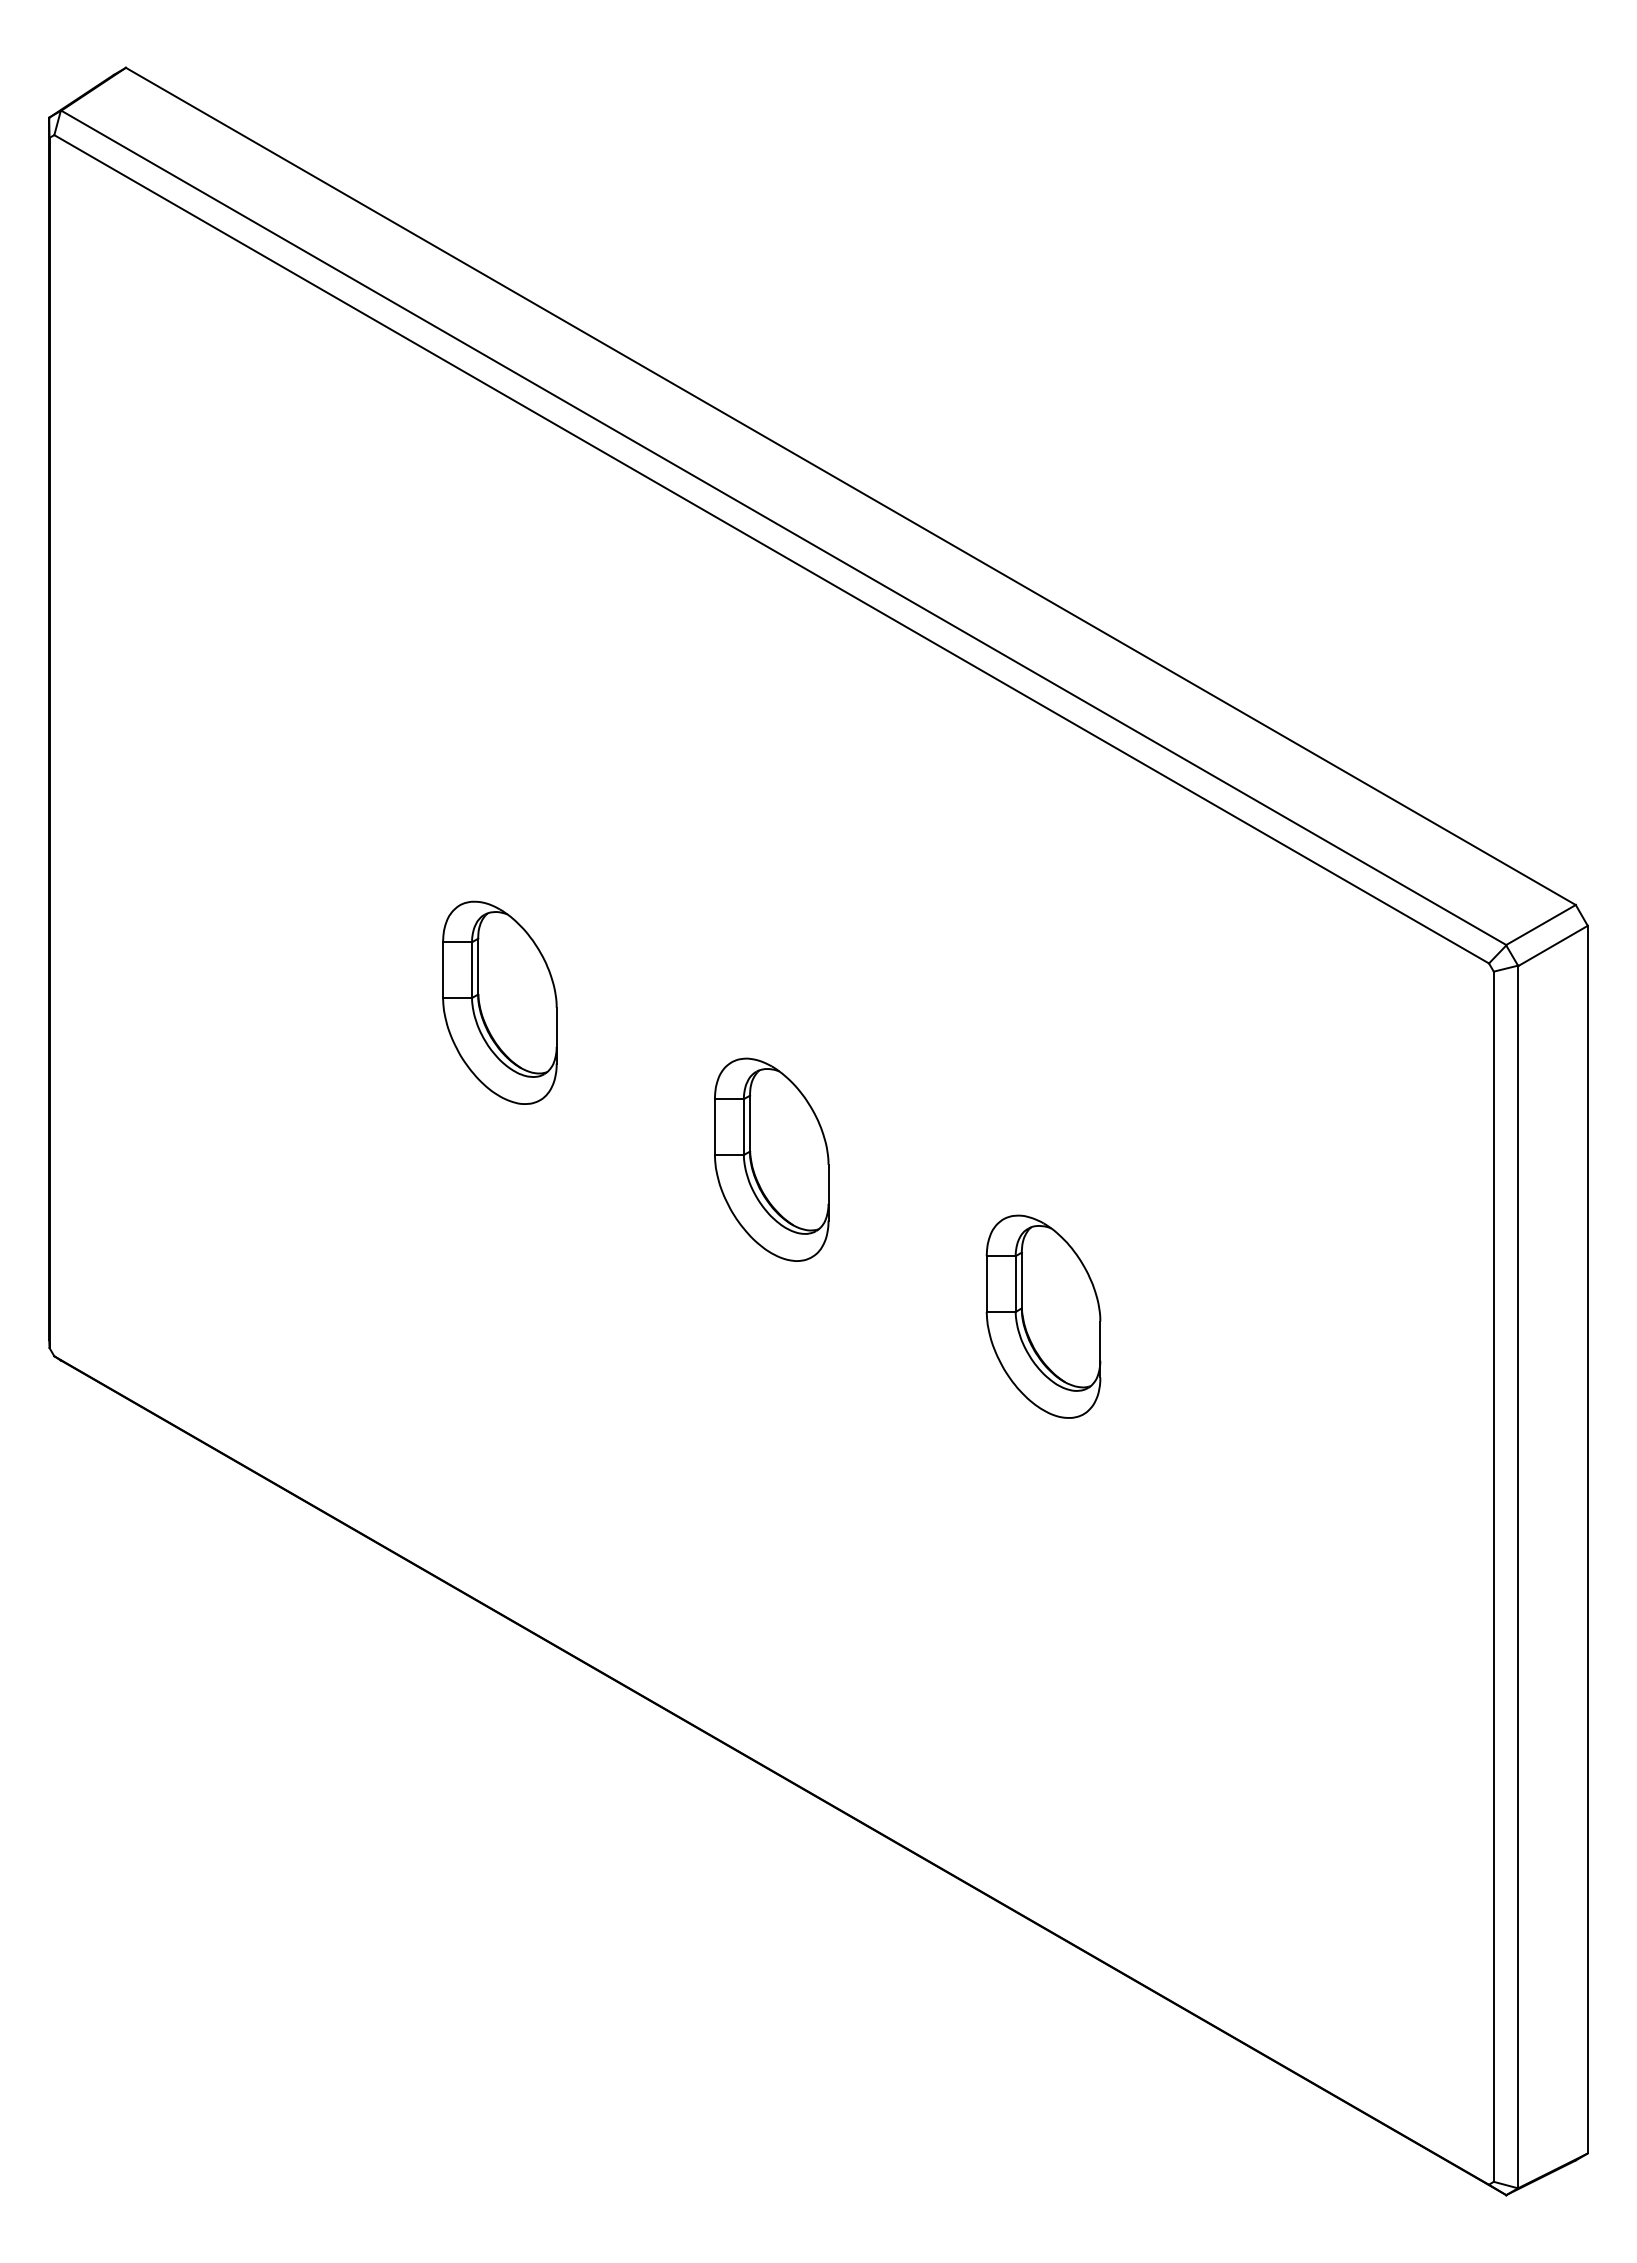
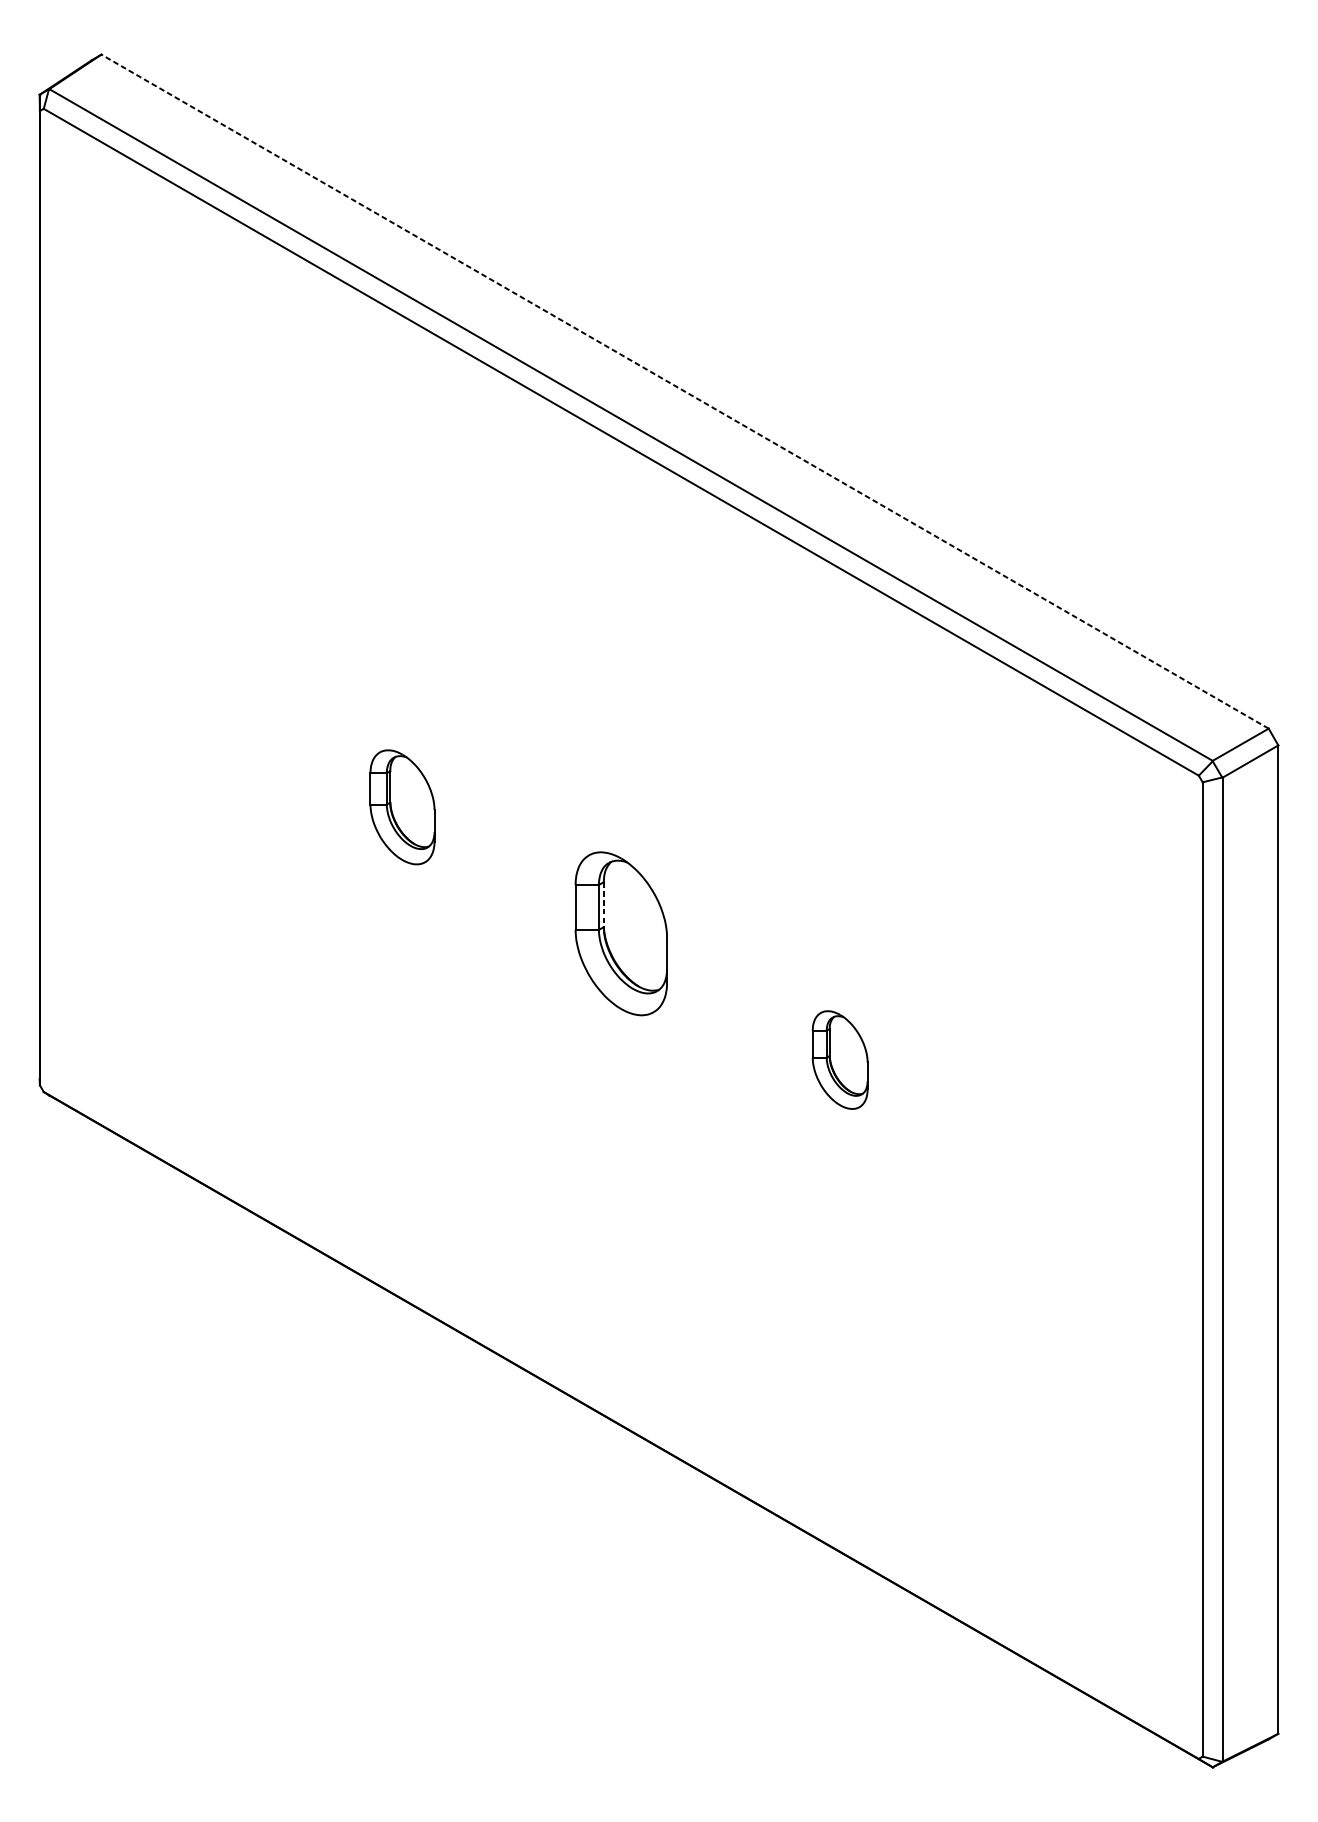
line: (850, 486) -> (684, 391), solid -> dashed
part: (499, 1002) -> (402, 807), size x0.7
line: (750, 1123) -> (604, 904), solid -> dashed
part: (1043, 1316) -> (840, 1059), size x0.6

